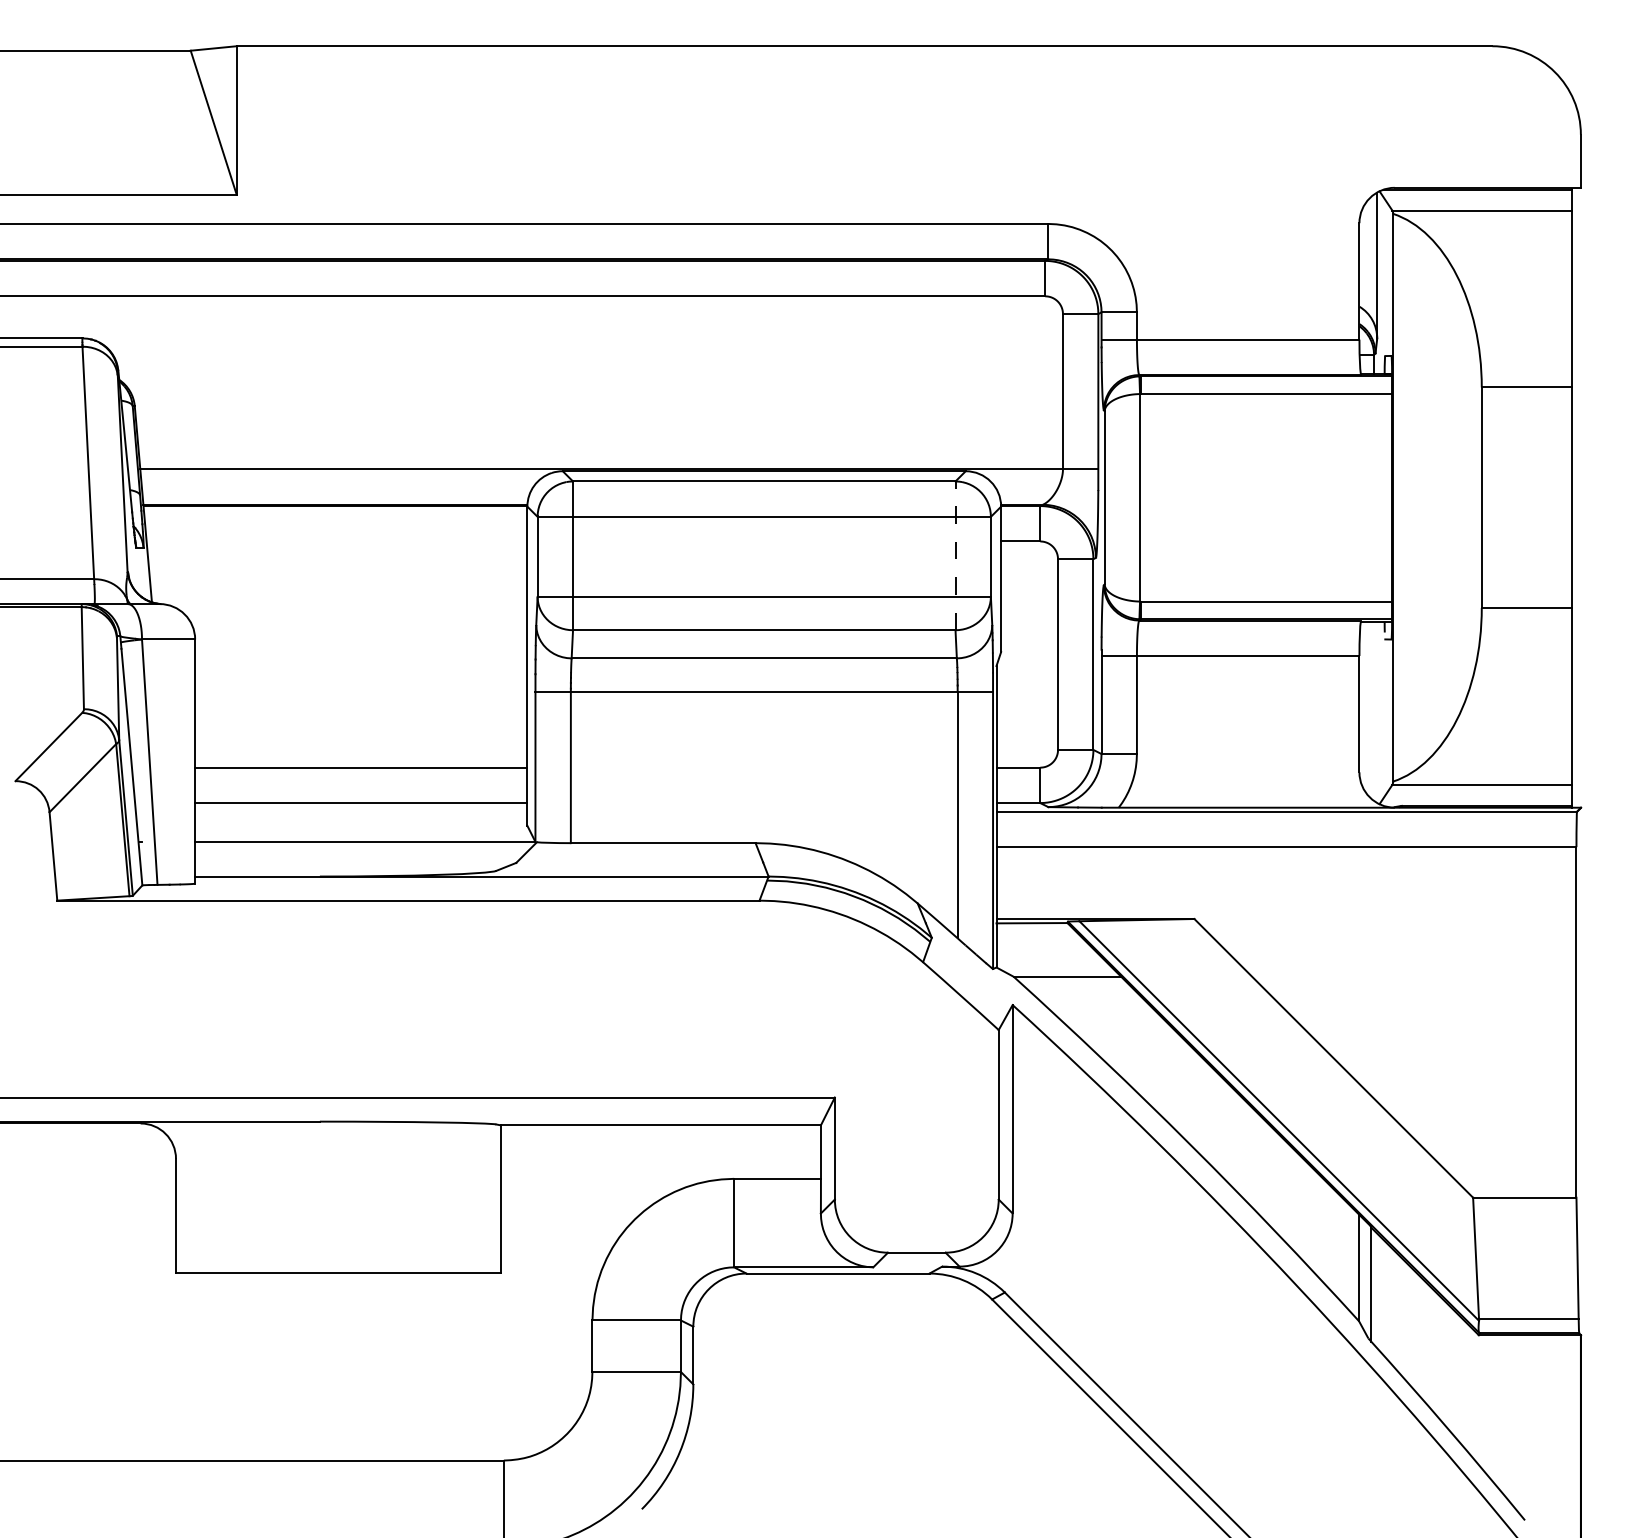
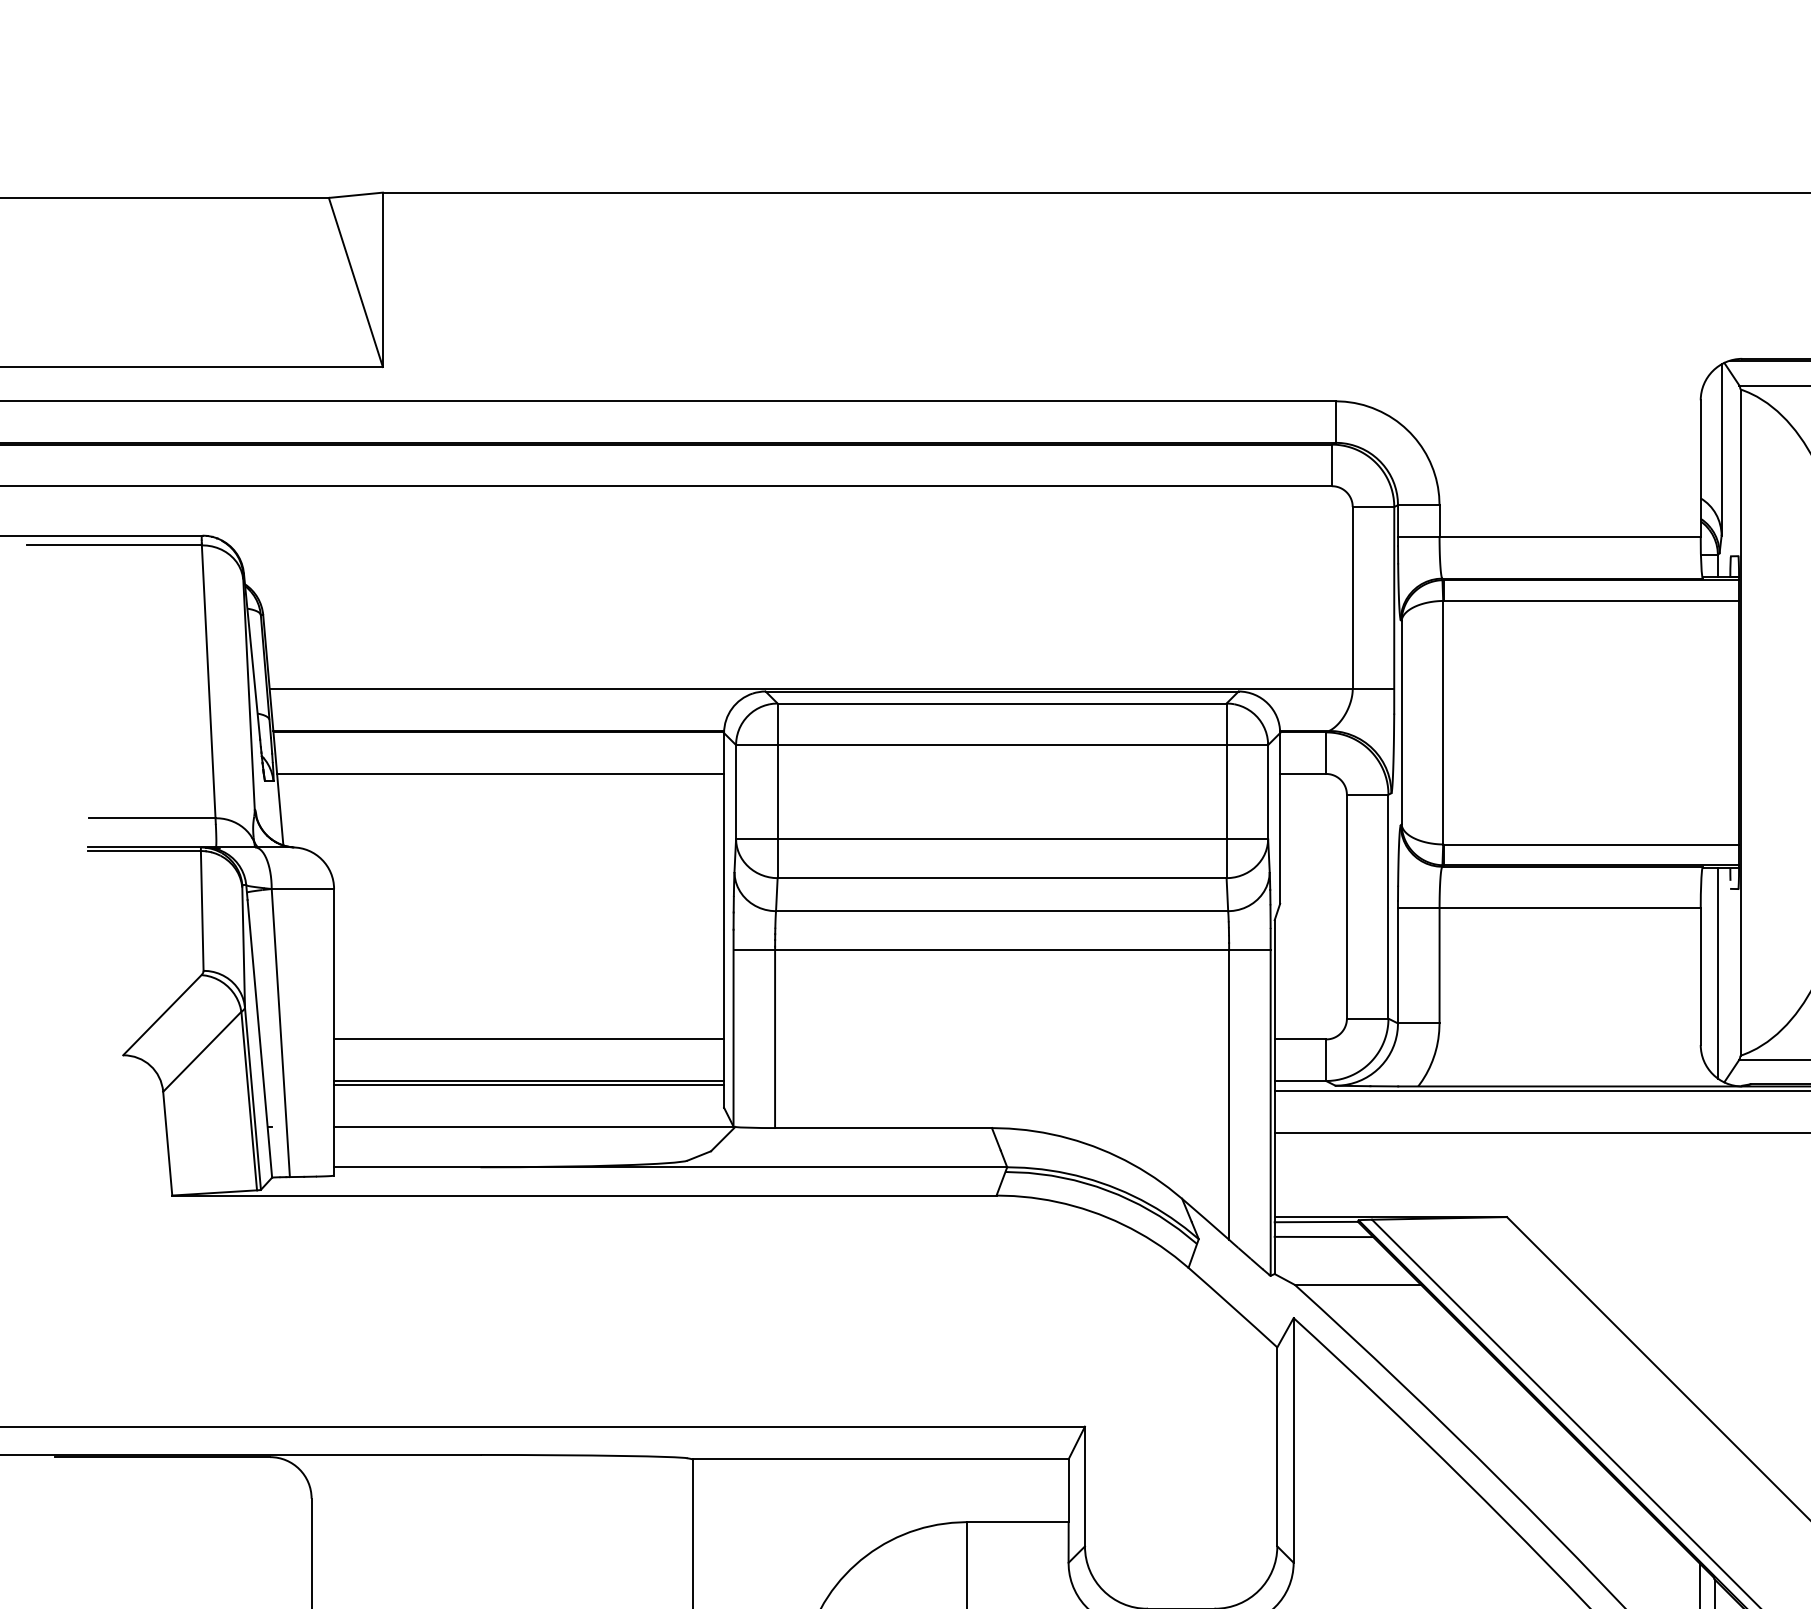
line: (336, 541) -> (499, 773), added
line: (955, 555) -> (1226, 790), dashed -> solid
line: (1374, 710) -> (1718, 972), added
line: (361, 806) -> (529, 1085), added
line: (1038, 935) -> (1324, 1236), added

